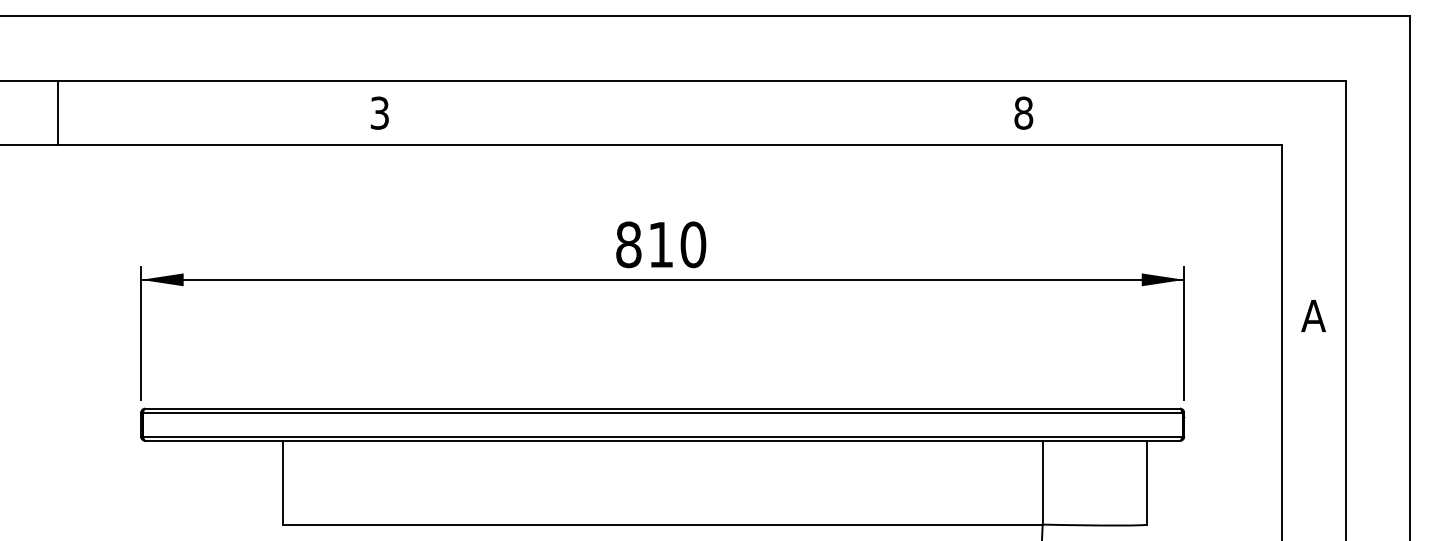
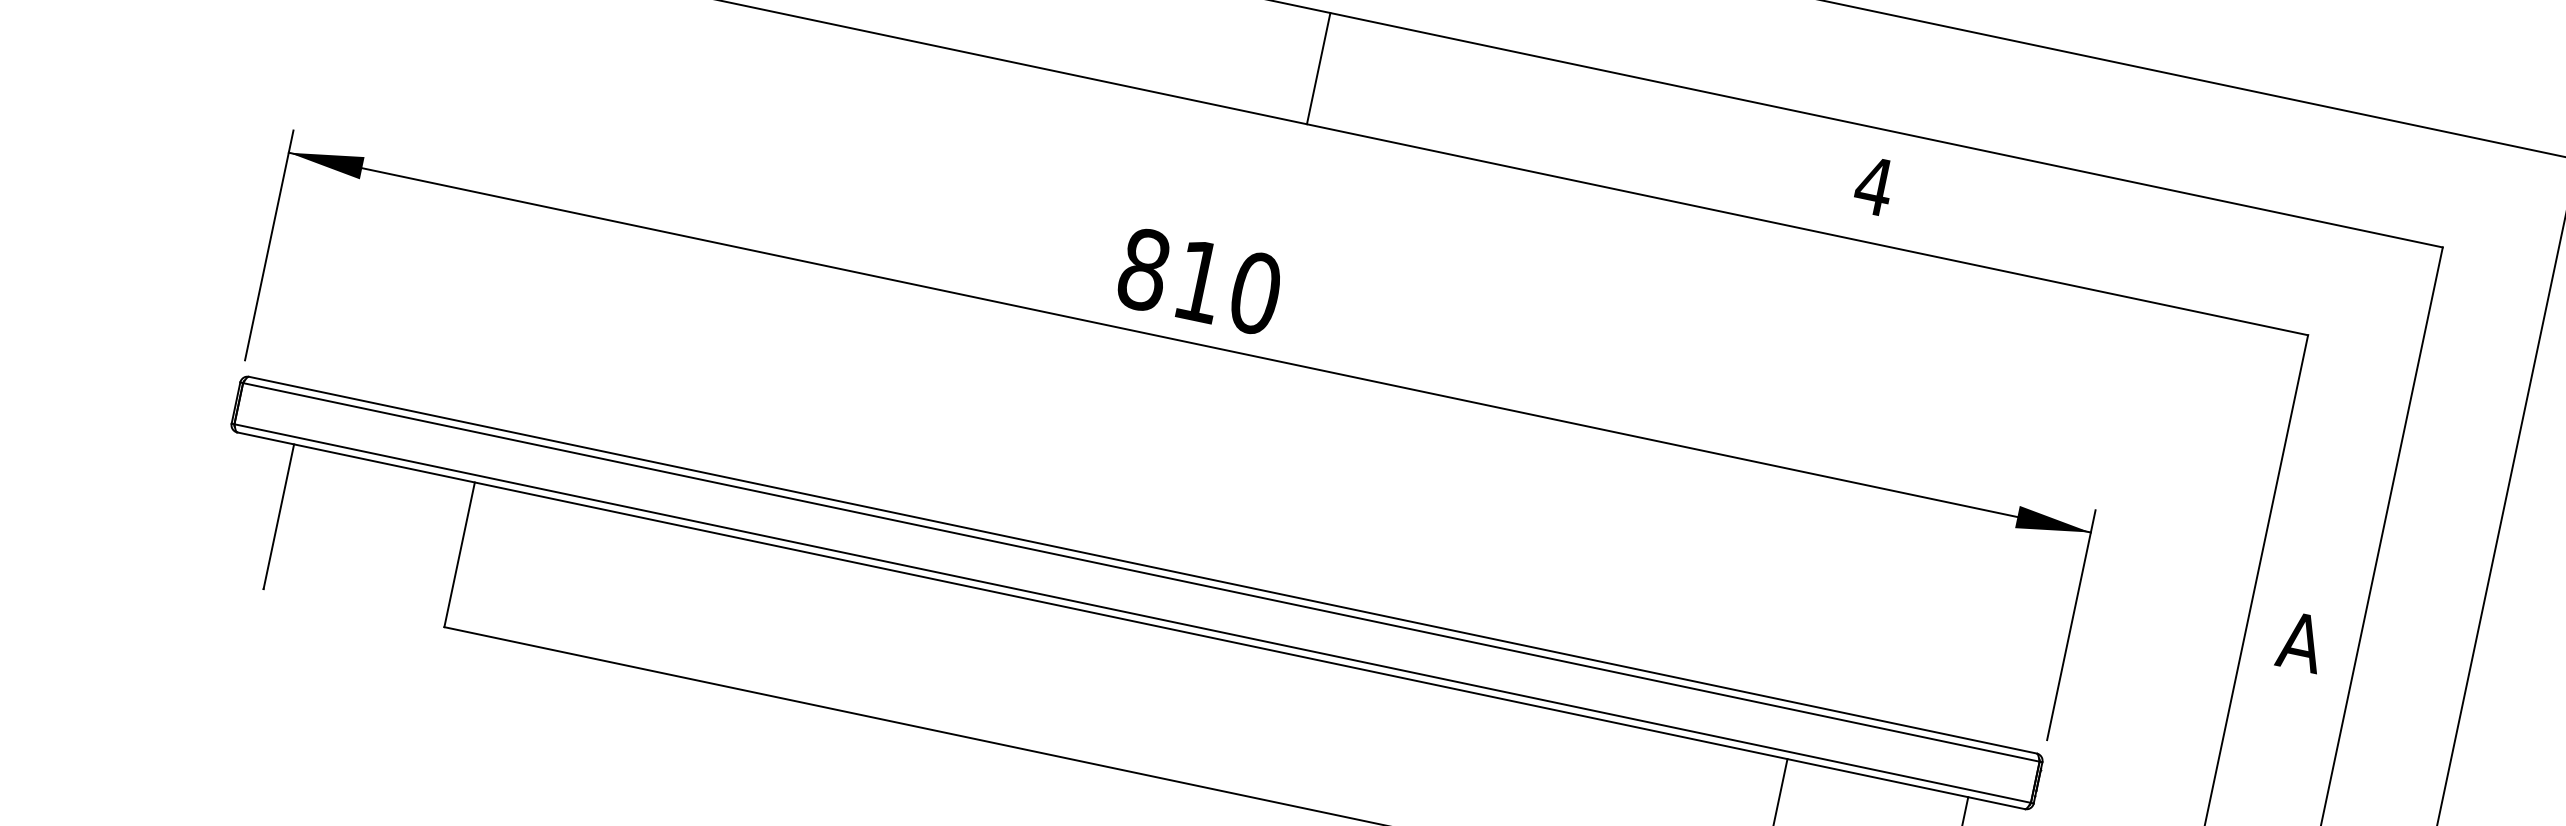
line: (702, 112) -> (1319, 67), added
text: (1023, 112) -> (1874, 184), 8 -> 4
line: (178, 482) -> (279, 516), added

